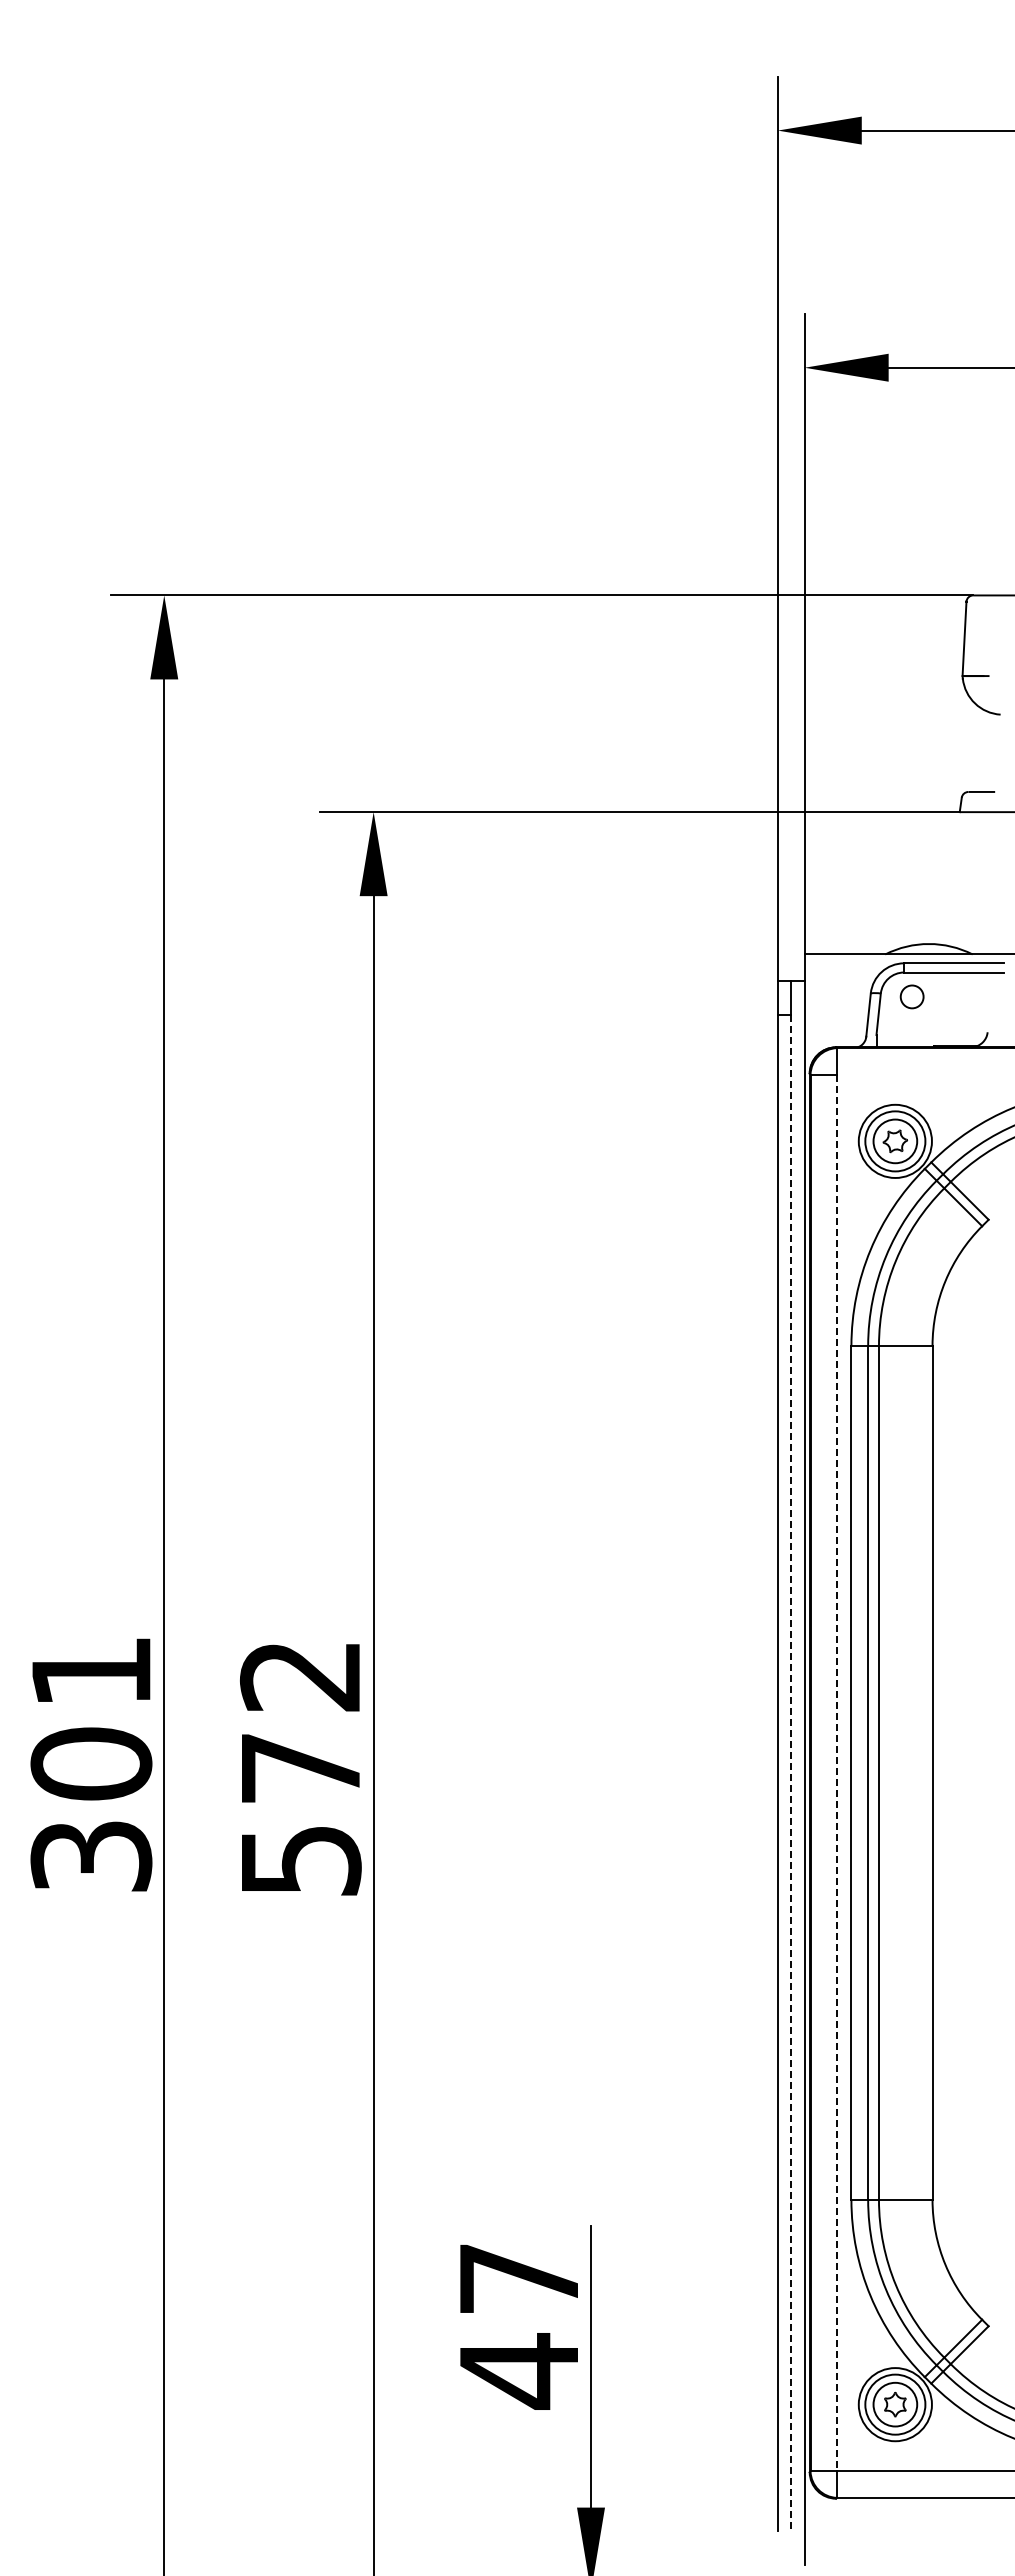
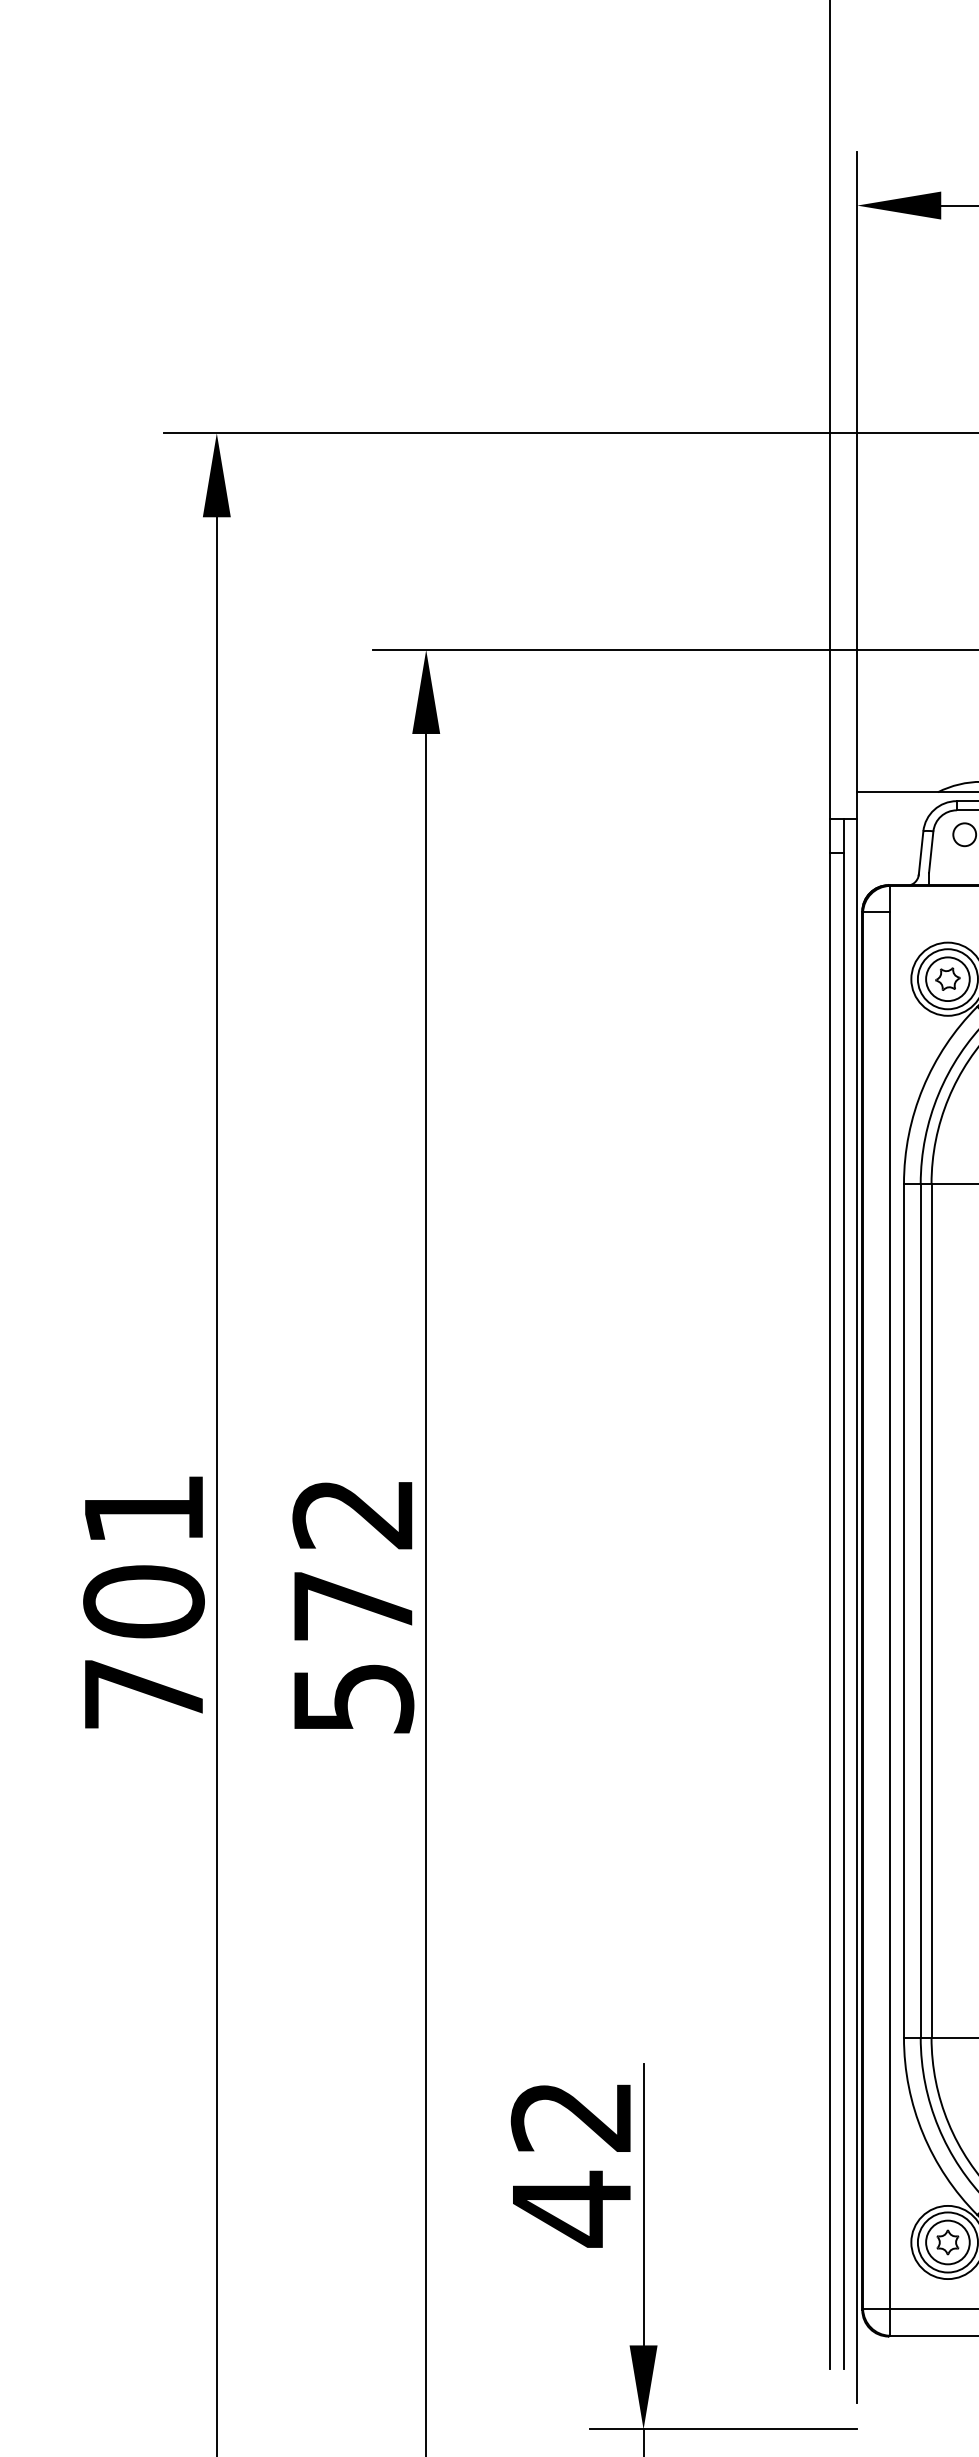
line: (791, 1773) -> (844, 1611), dashed -> solid
line: (837, 1773) -> (890, 1611), dashed -> solid
text: (91, 1856) -> (144, 1694), 301 -> 701
text: (517, 2279) -> (570, 2117), 47 -> 42

